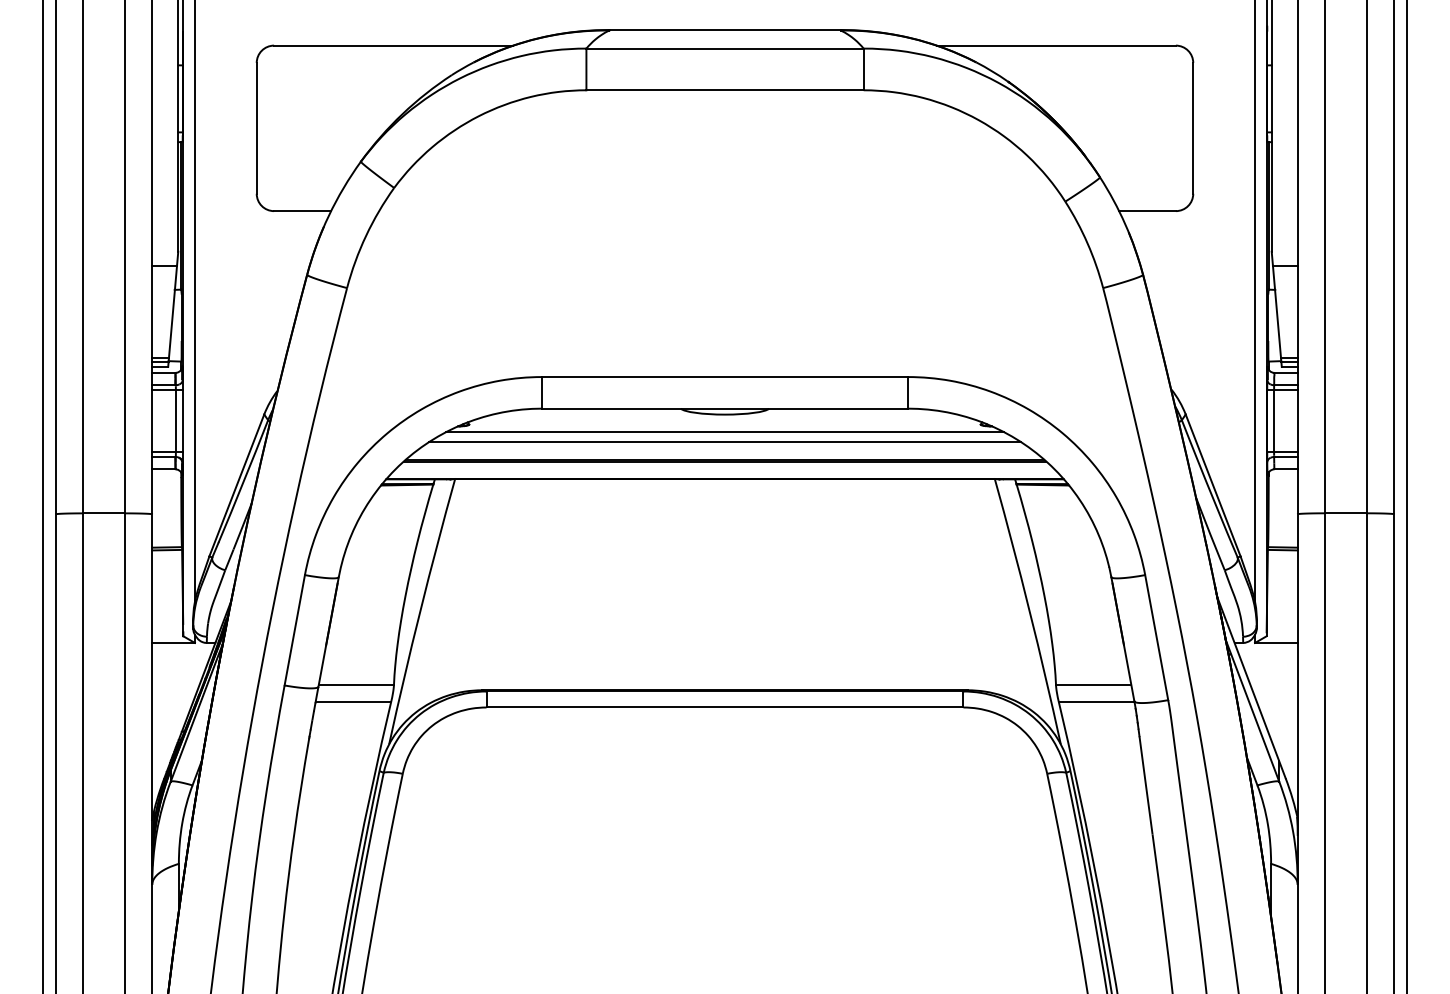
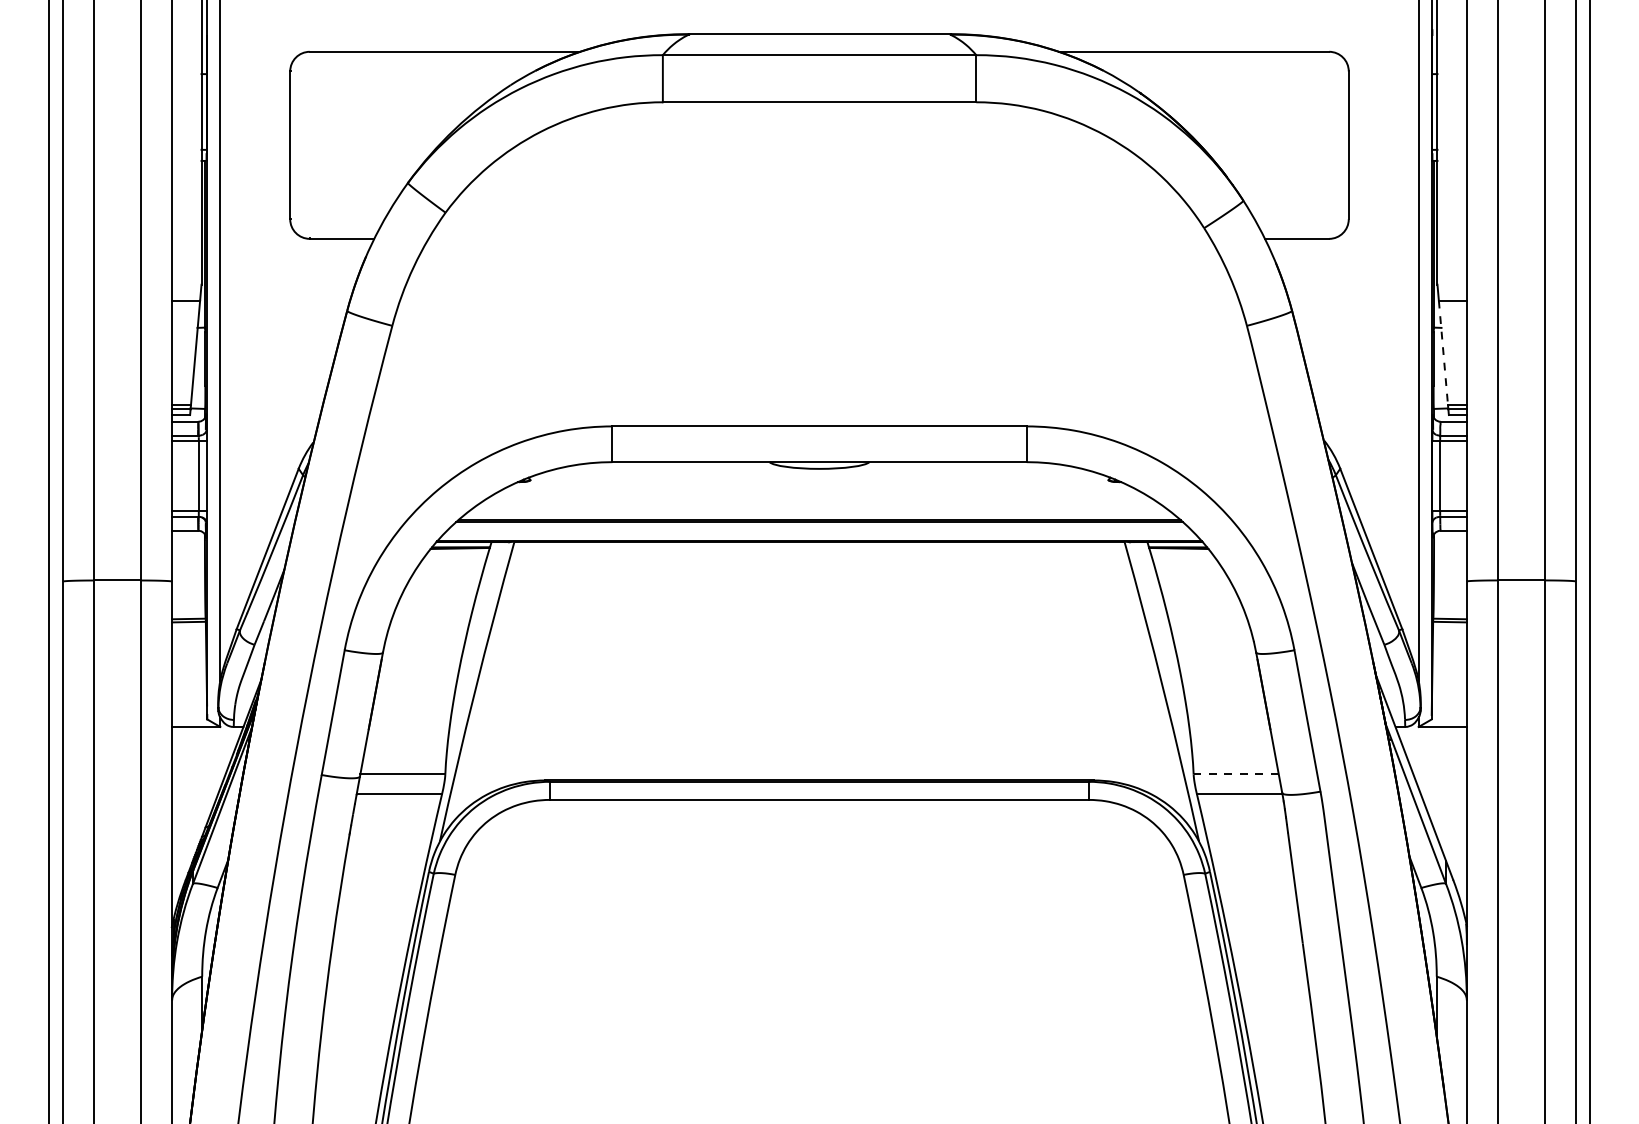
line: (1277, 312) -> (1443, 353), solid -> dashed
line: (725, 431) -> (819, 488), removed
line: (725, 441) -> (819, 499), removed
line: (1093, 684) -> (1236, 774), solid -> dashed

